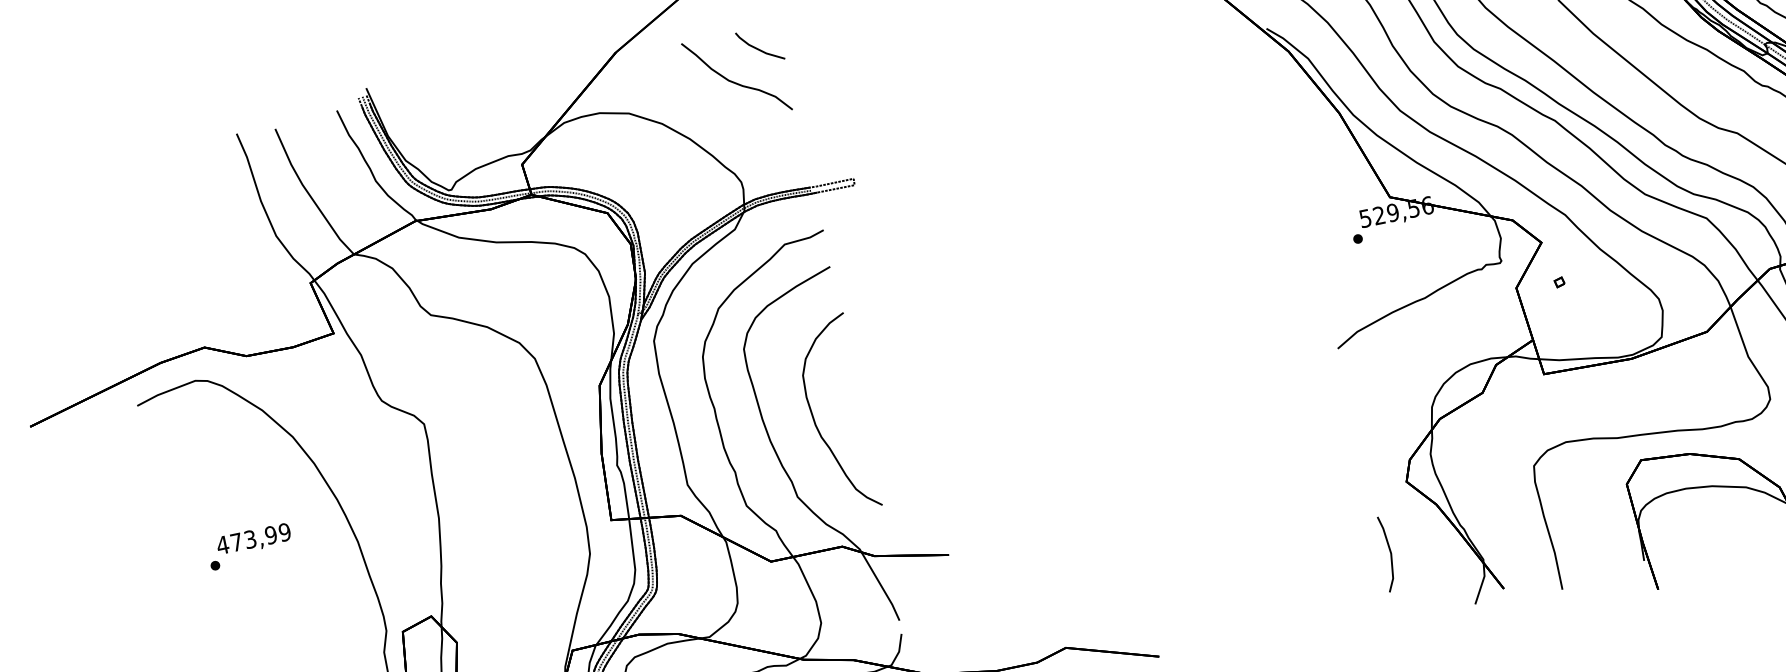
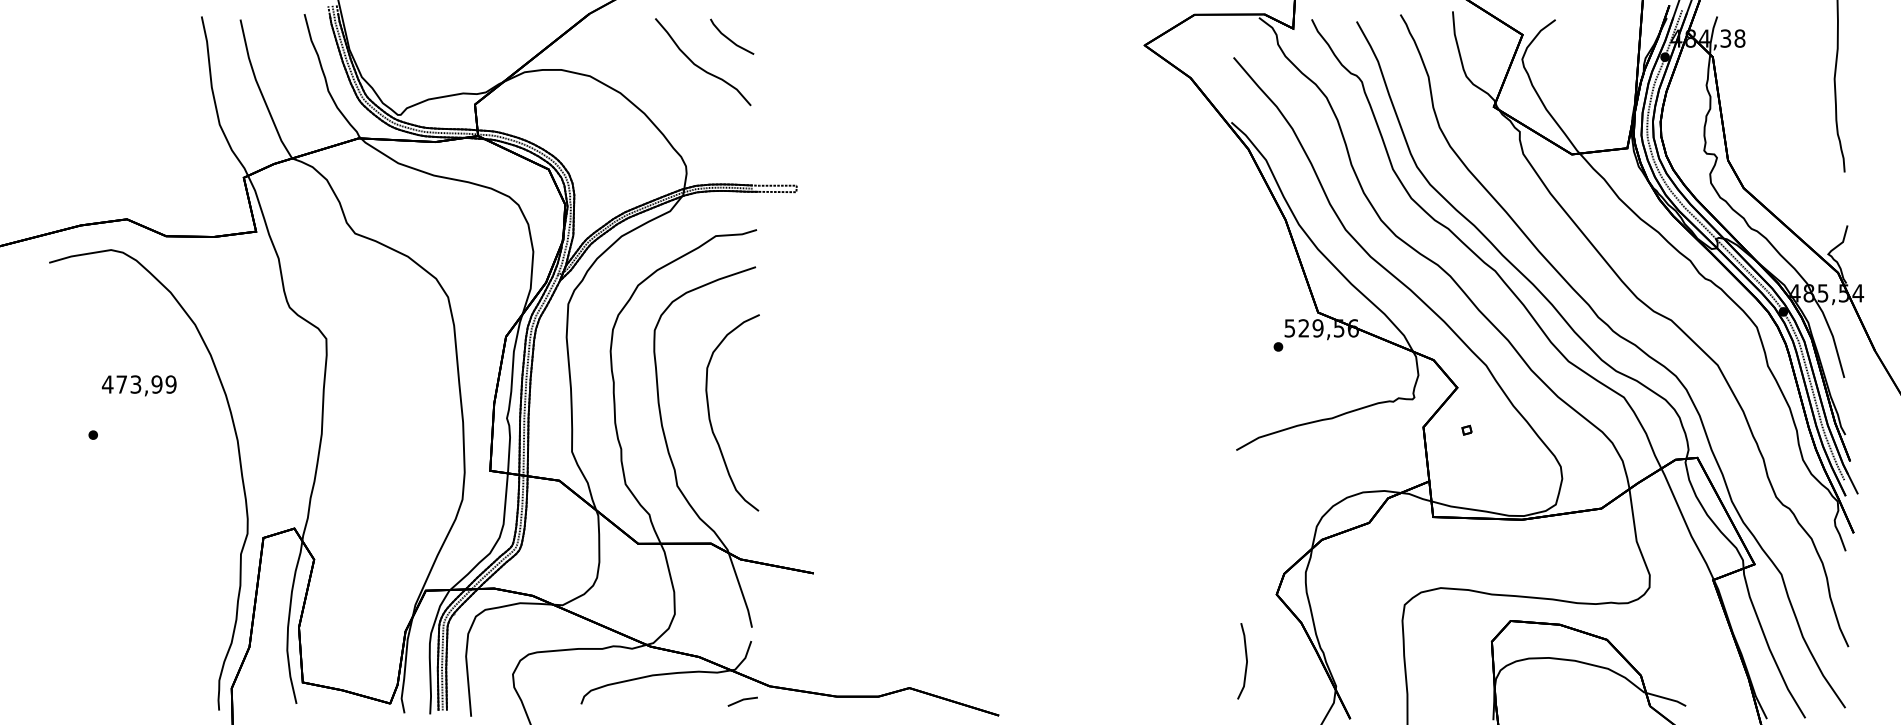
text: (254, 539) -> (139, 385), moved

